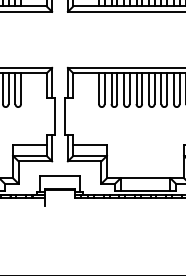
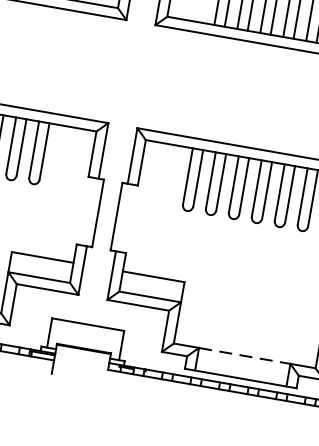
line: (145, 178) -> (244, 356), solid -> dashed

